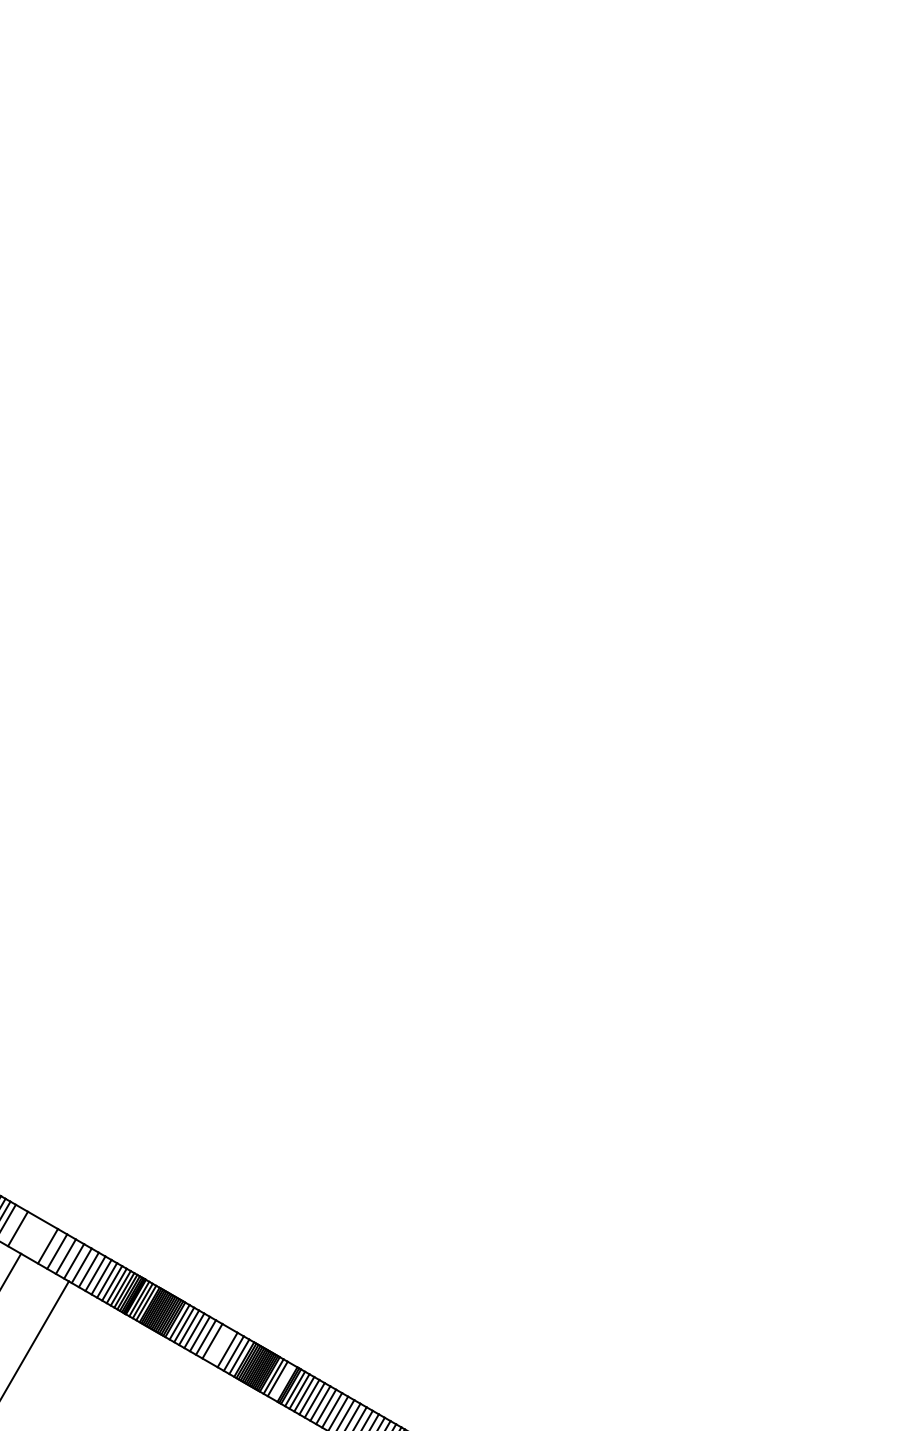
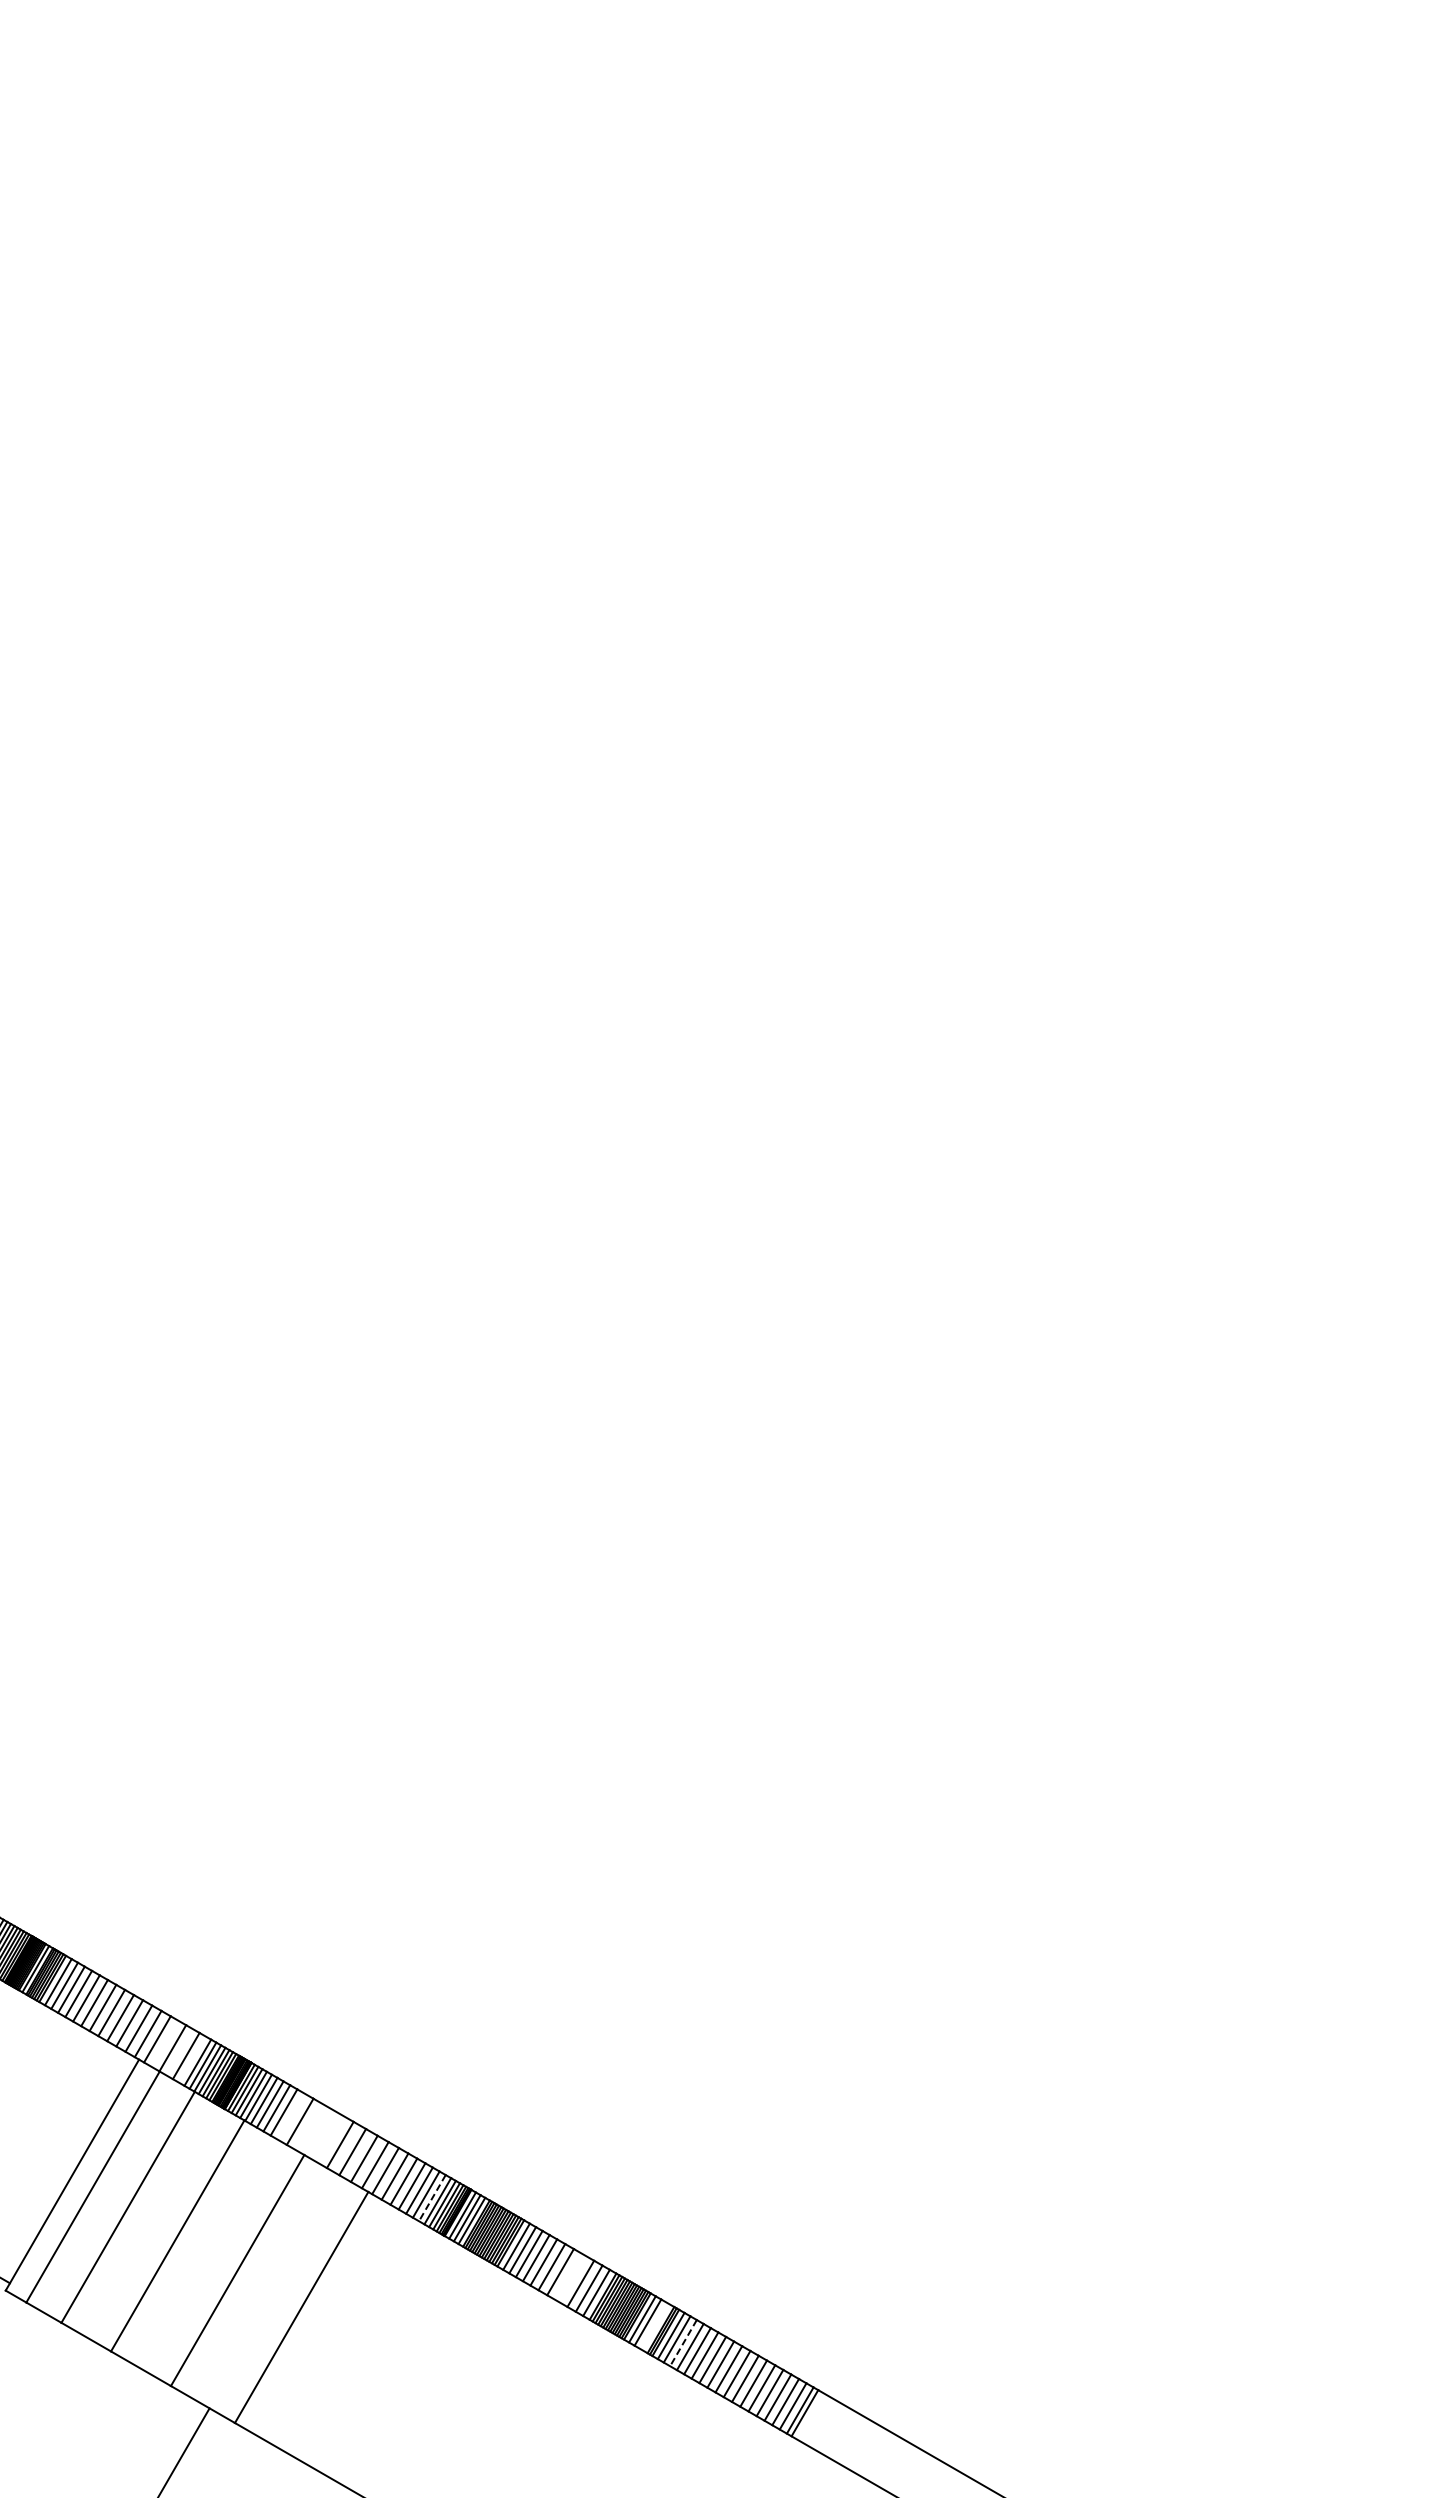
line: (116, 1286) -> (432, 2198), solid -> dashed
line: (304, 1394) -> (683, 2343), solid -> dashed

